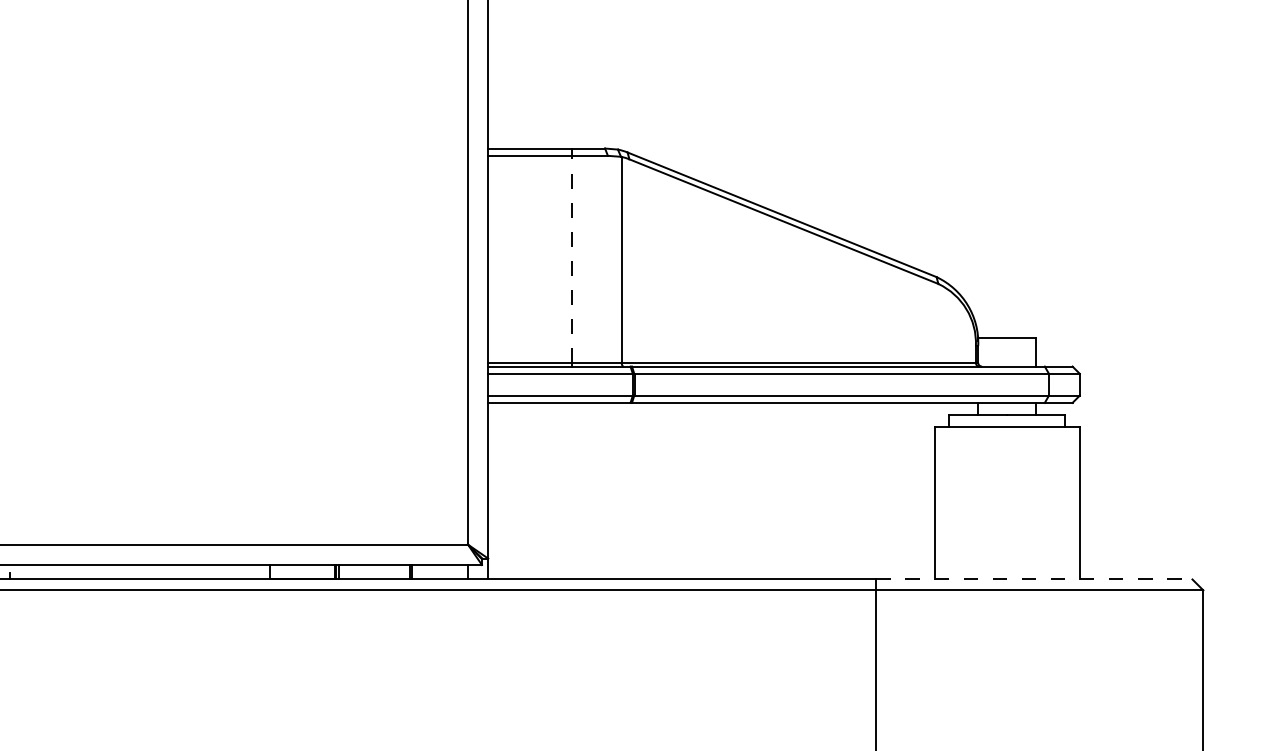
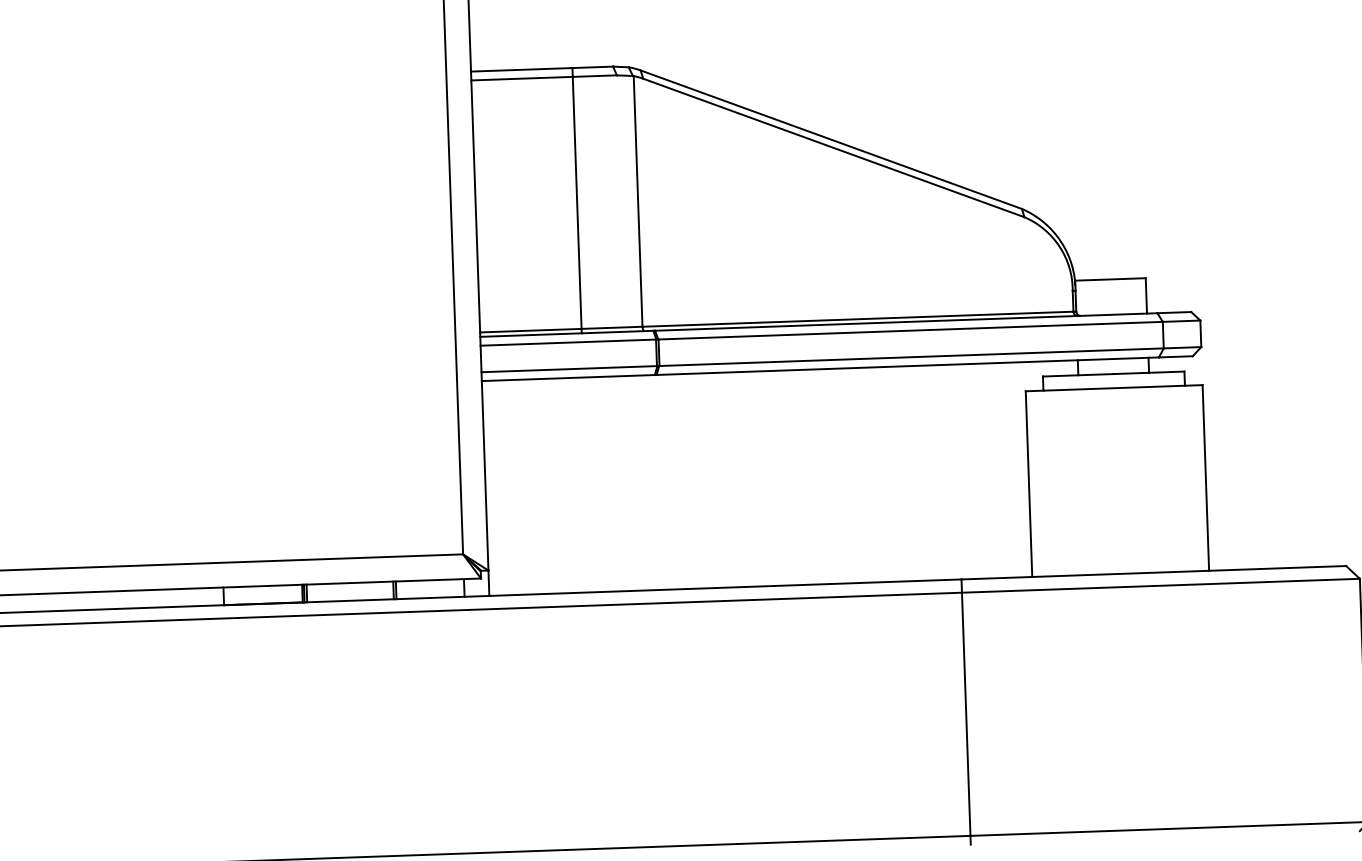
line: (571, 259) -> (576, 203), dashed -> solid
line: (1034, 579) -> (1153, 572), dashed -> solid

